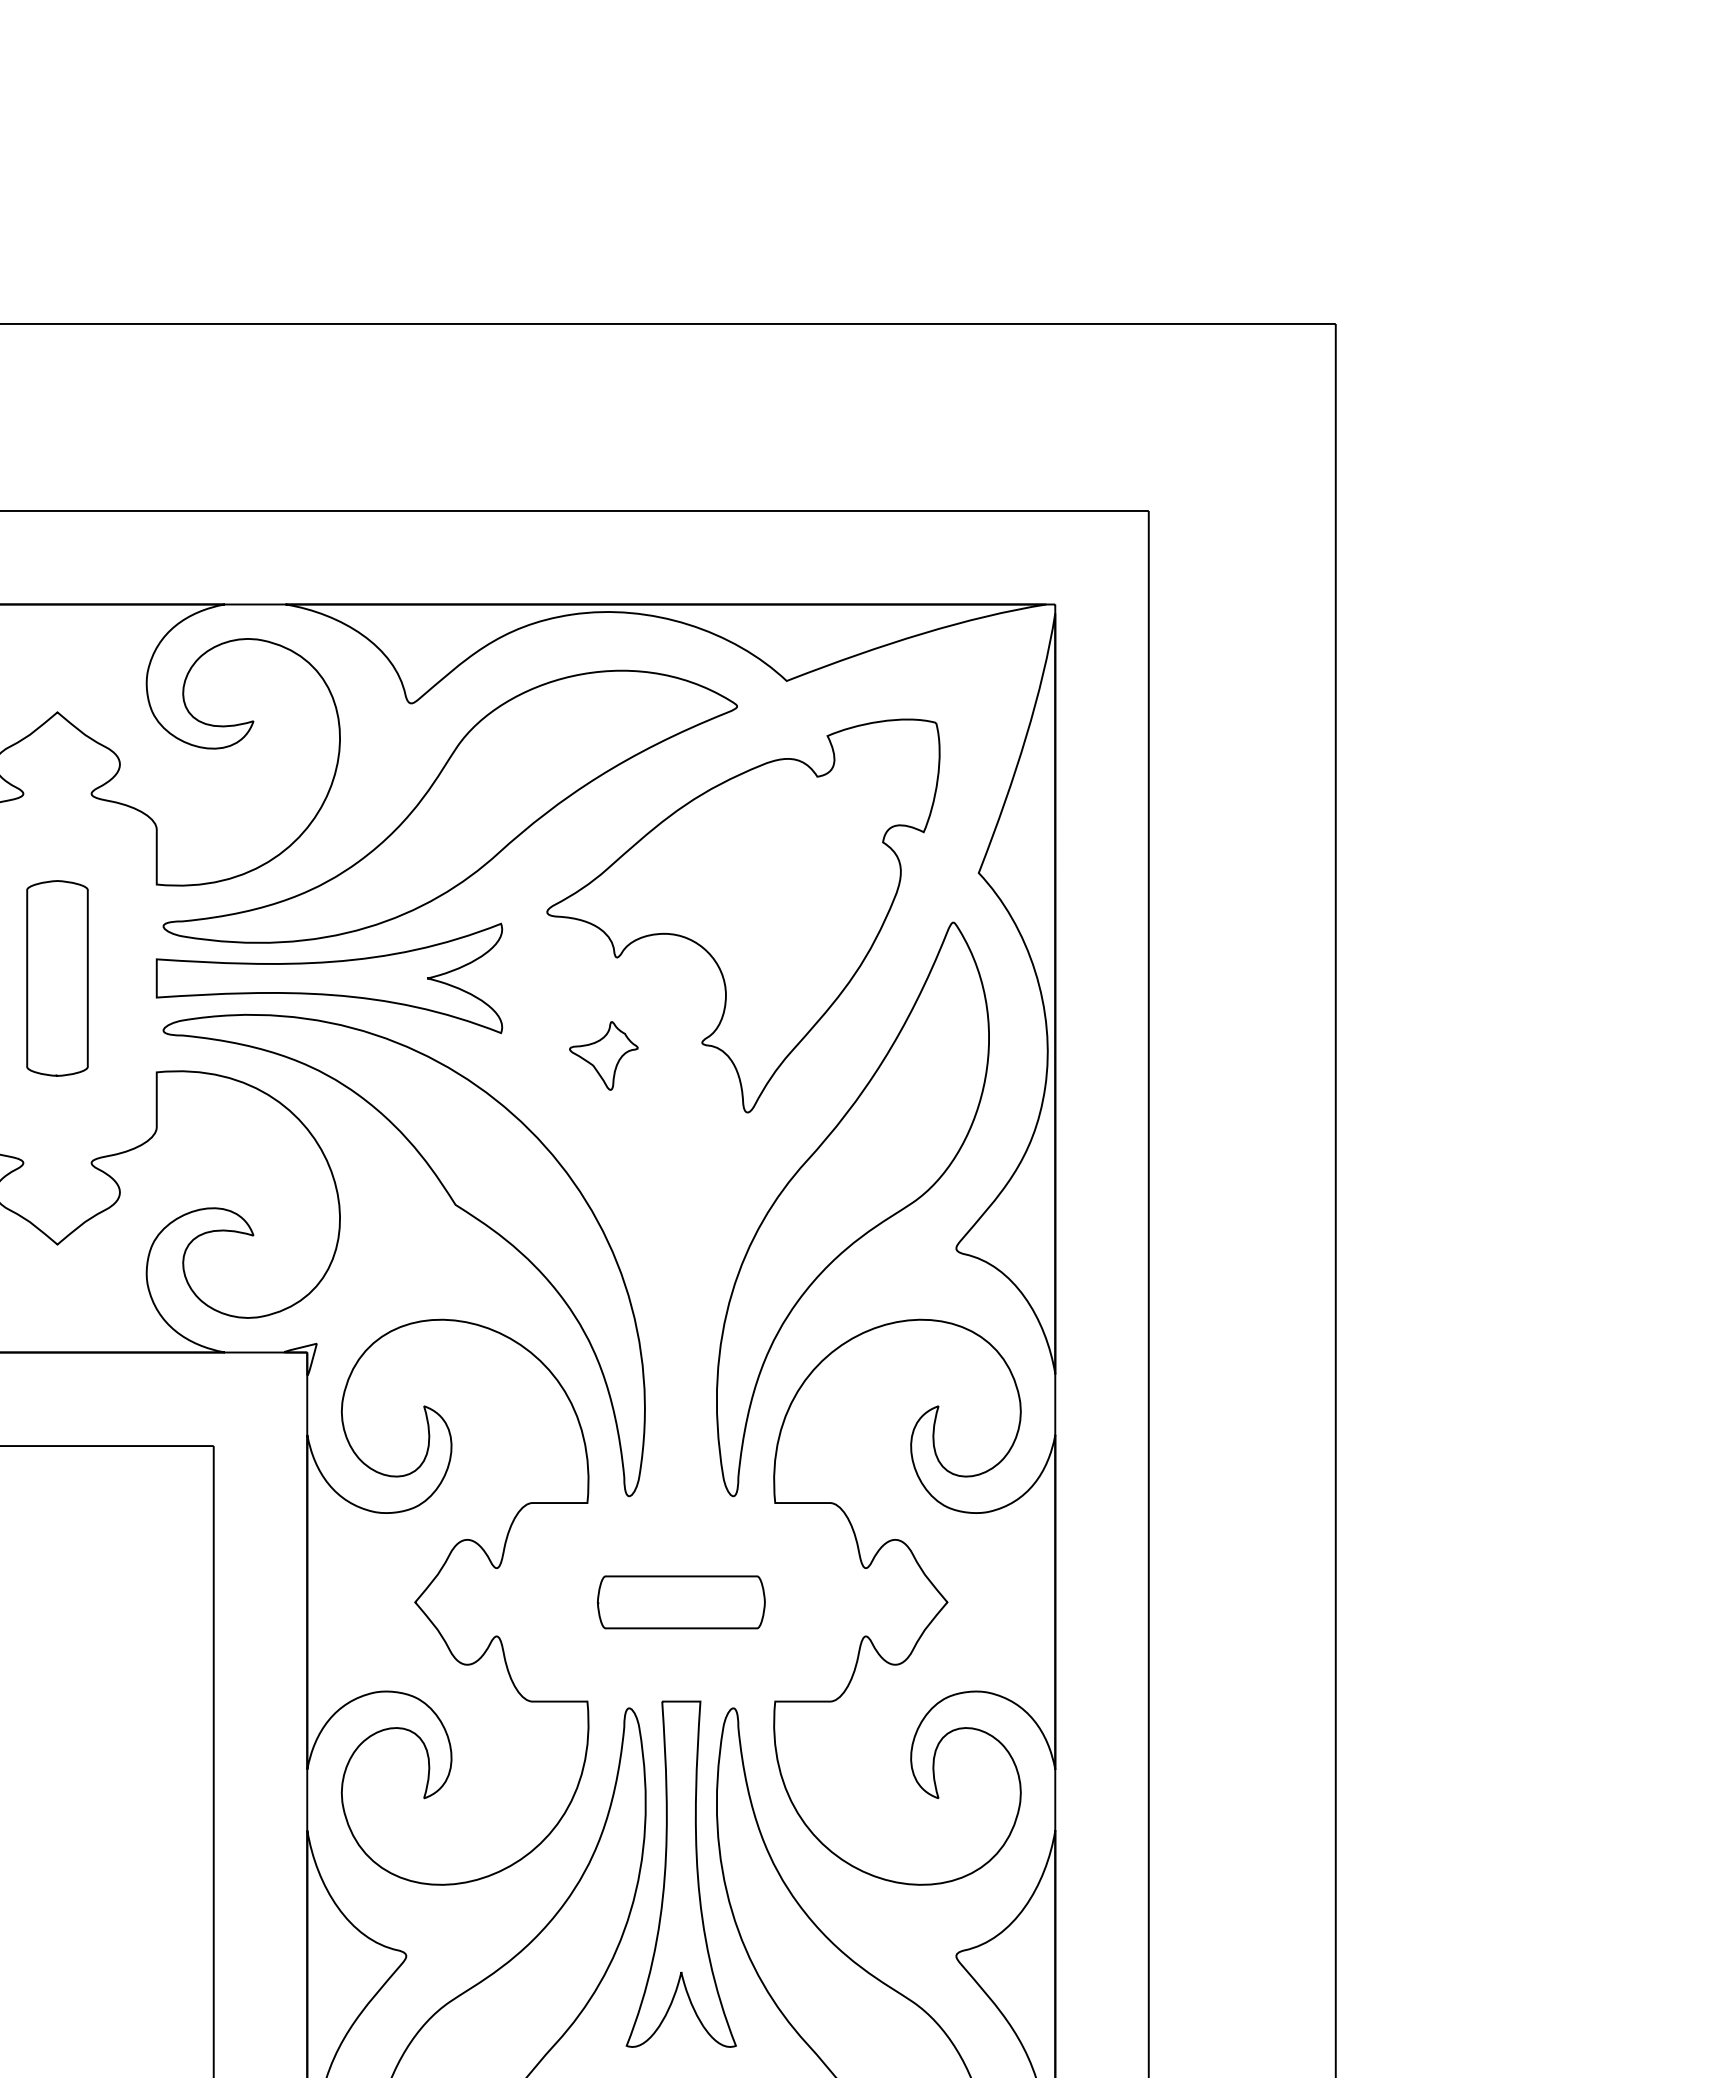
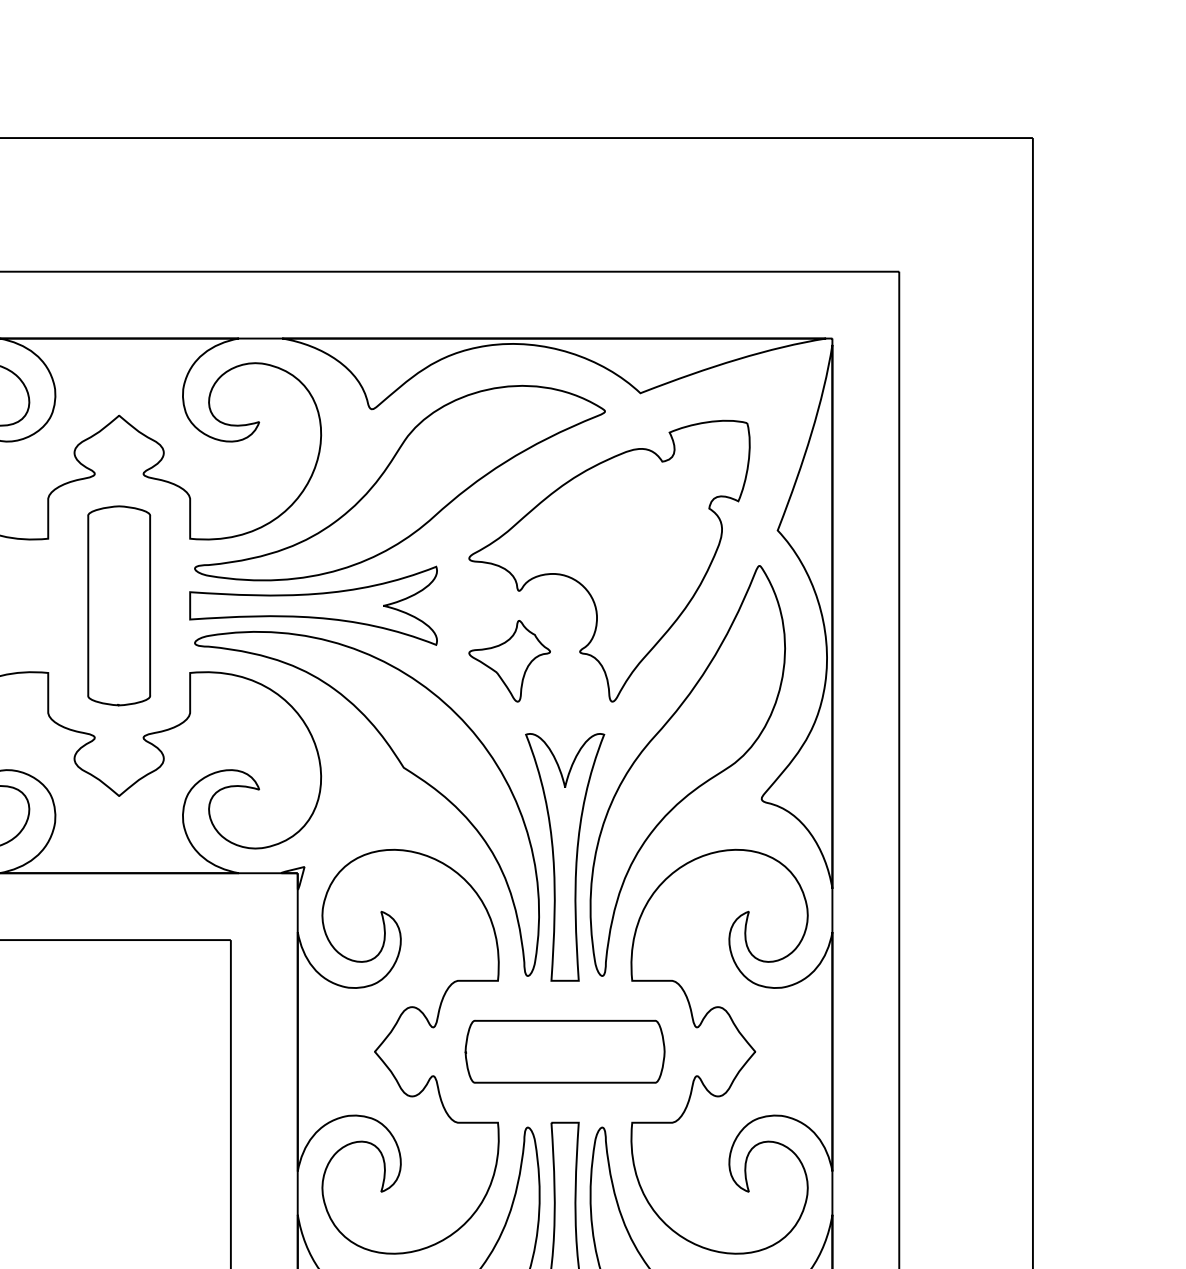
part: (57, 978) -> (119, 605), size x1.43
part: (603, 1055) -> (509, 660), size x1.67
part: (680, 1329) -> (564, 856), added
part: (681, 1602) -> (565, 1051), size x1.67

